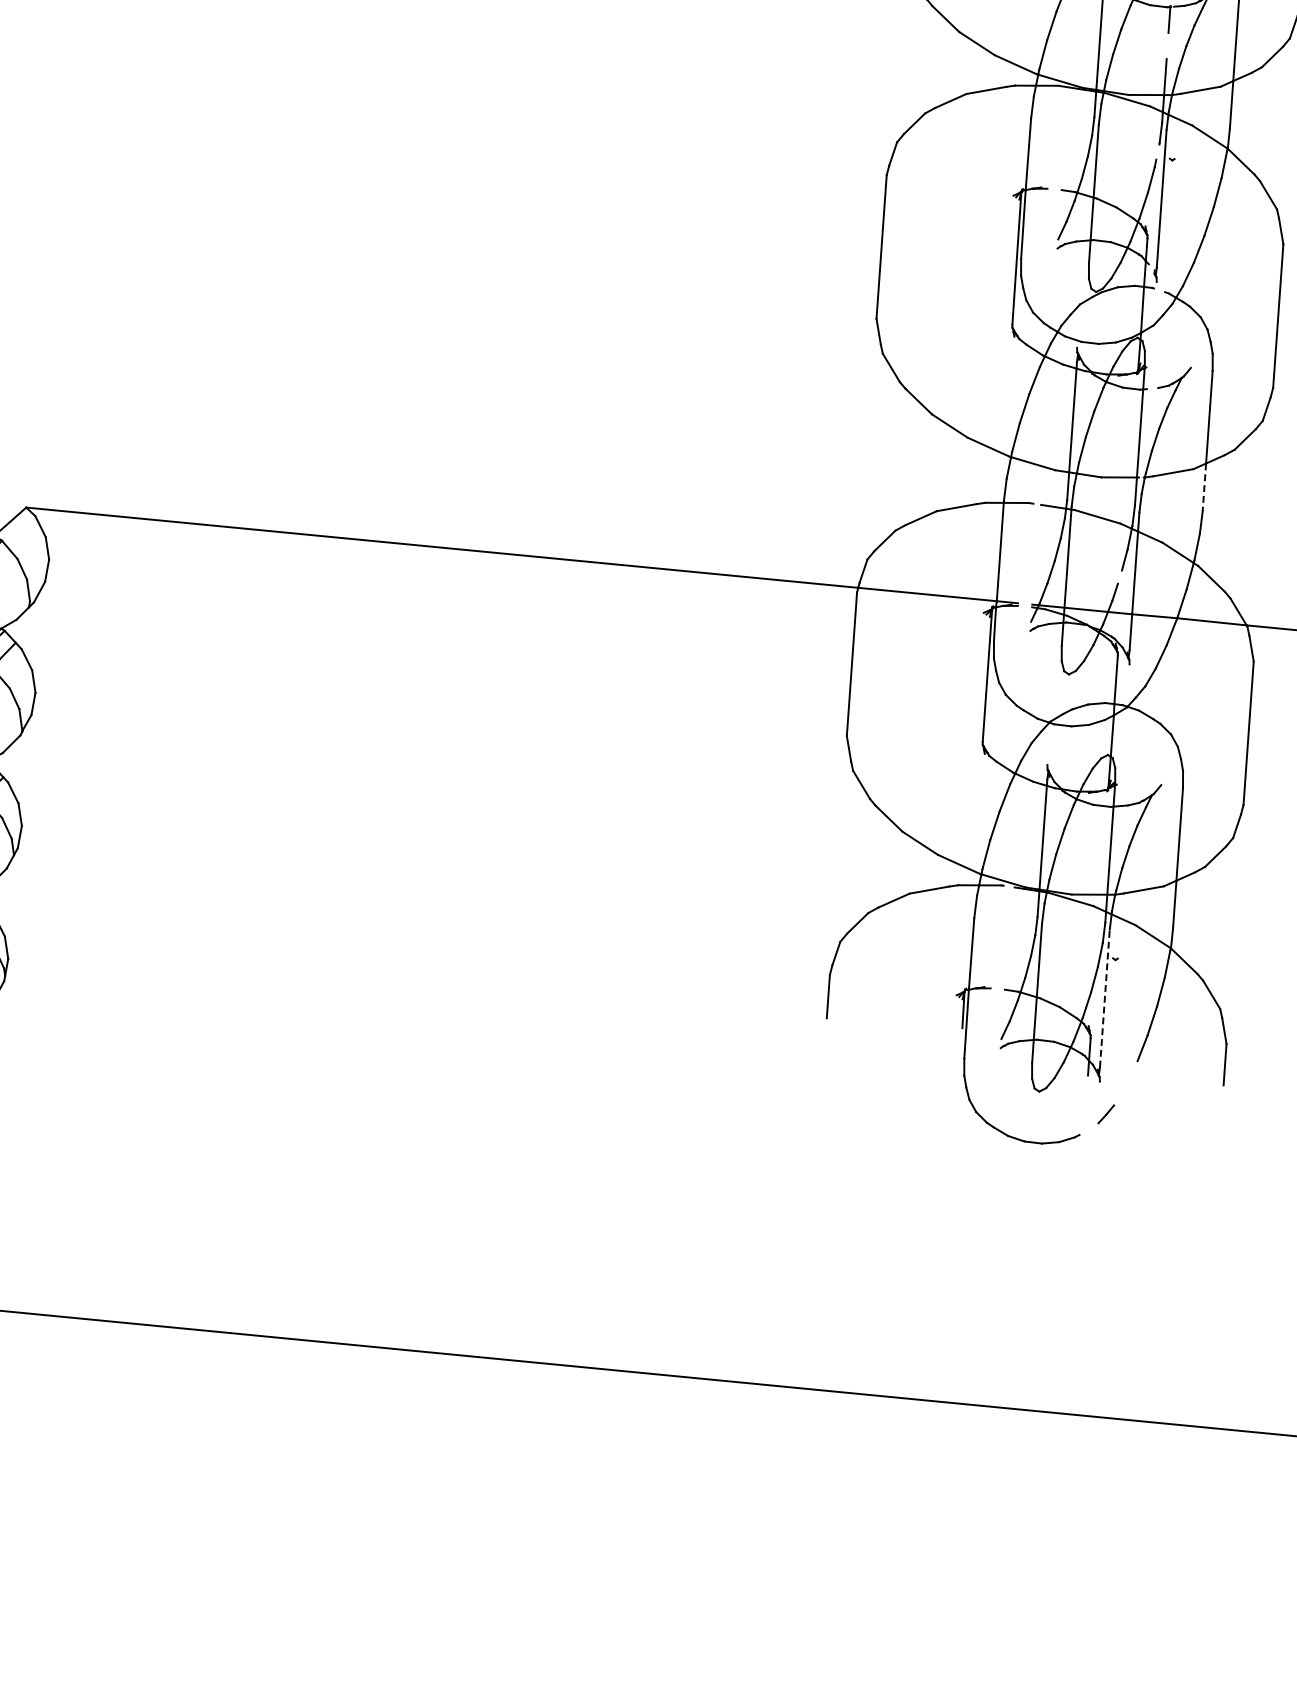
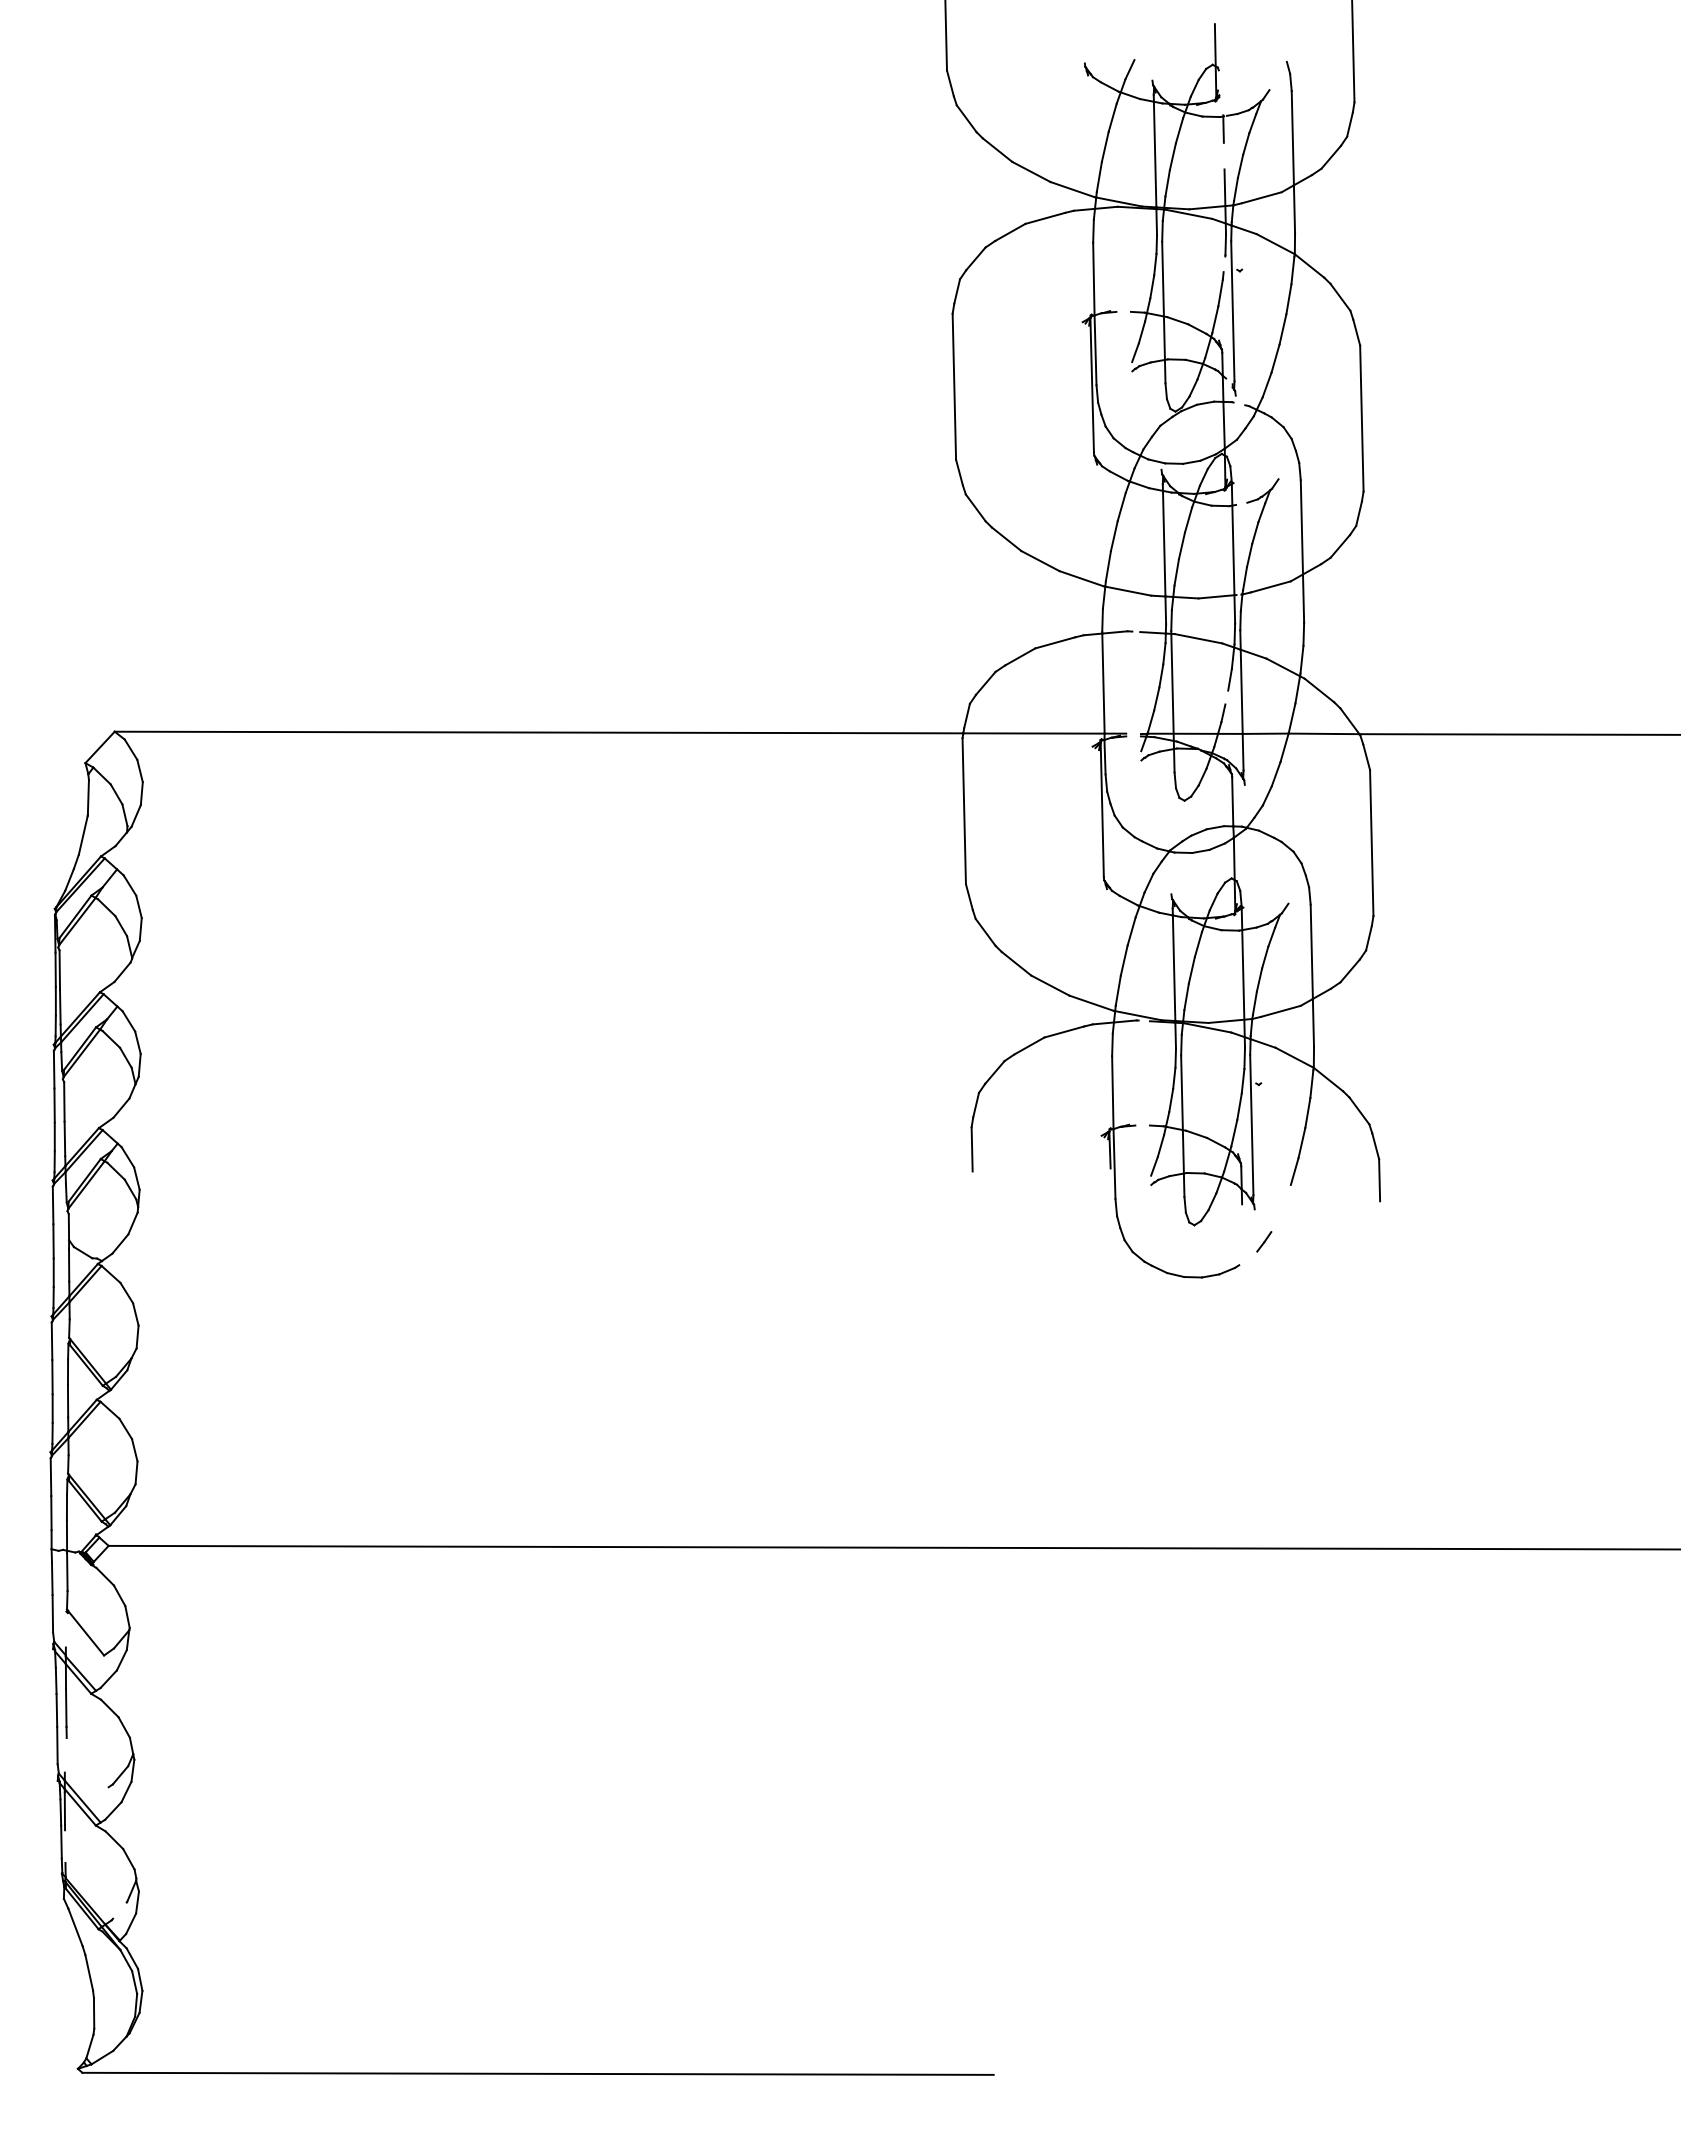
line: (1204, 488) -> (1303, 599), dashed -> solid
line: (1104, 998) -> (1251, 1124), dashed -> solid

